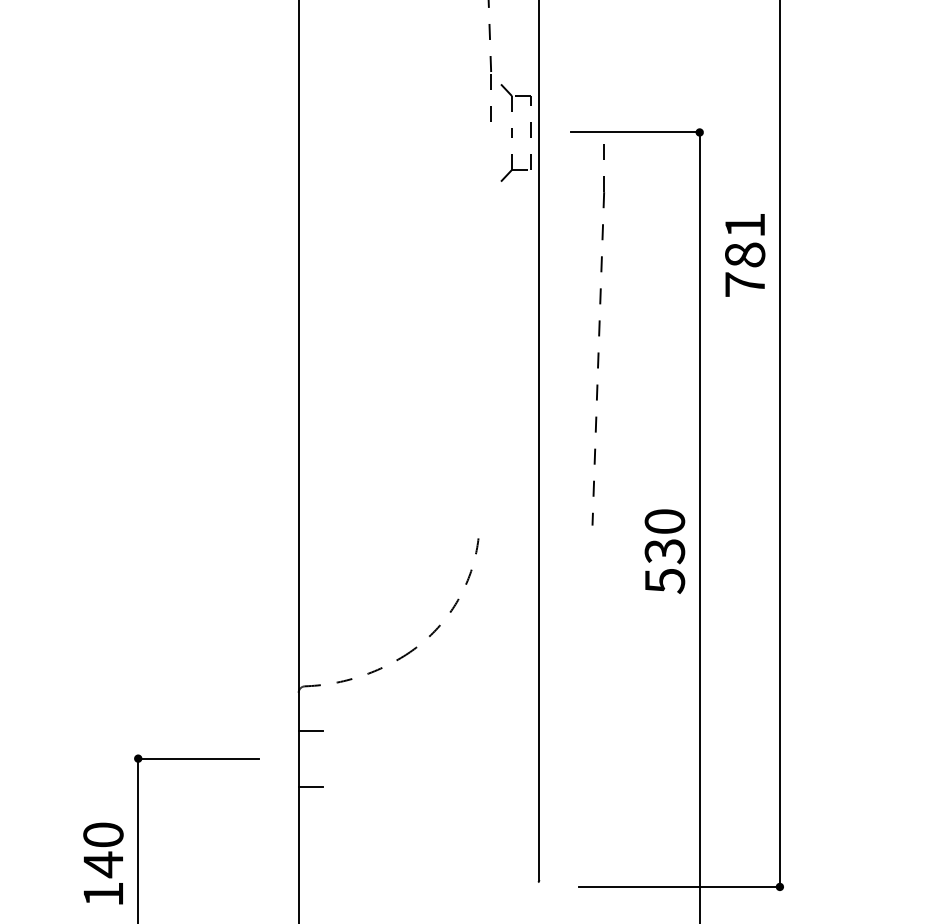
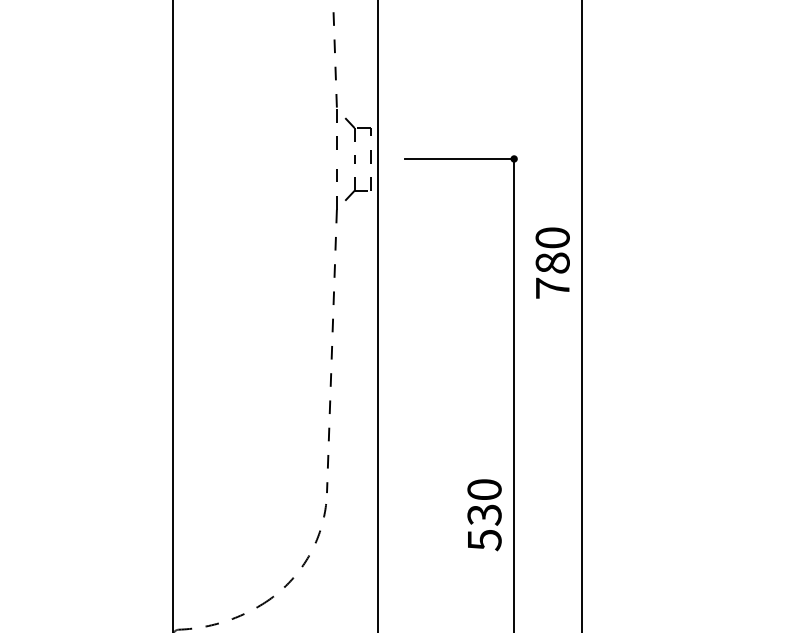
text: (744, 225) -> (552, 238), 781 -> 780
part: (597, 334) -> (331, 330), moved

